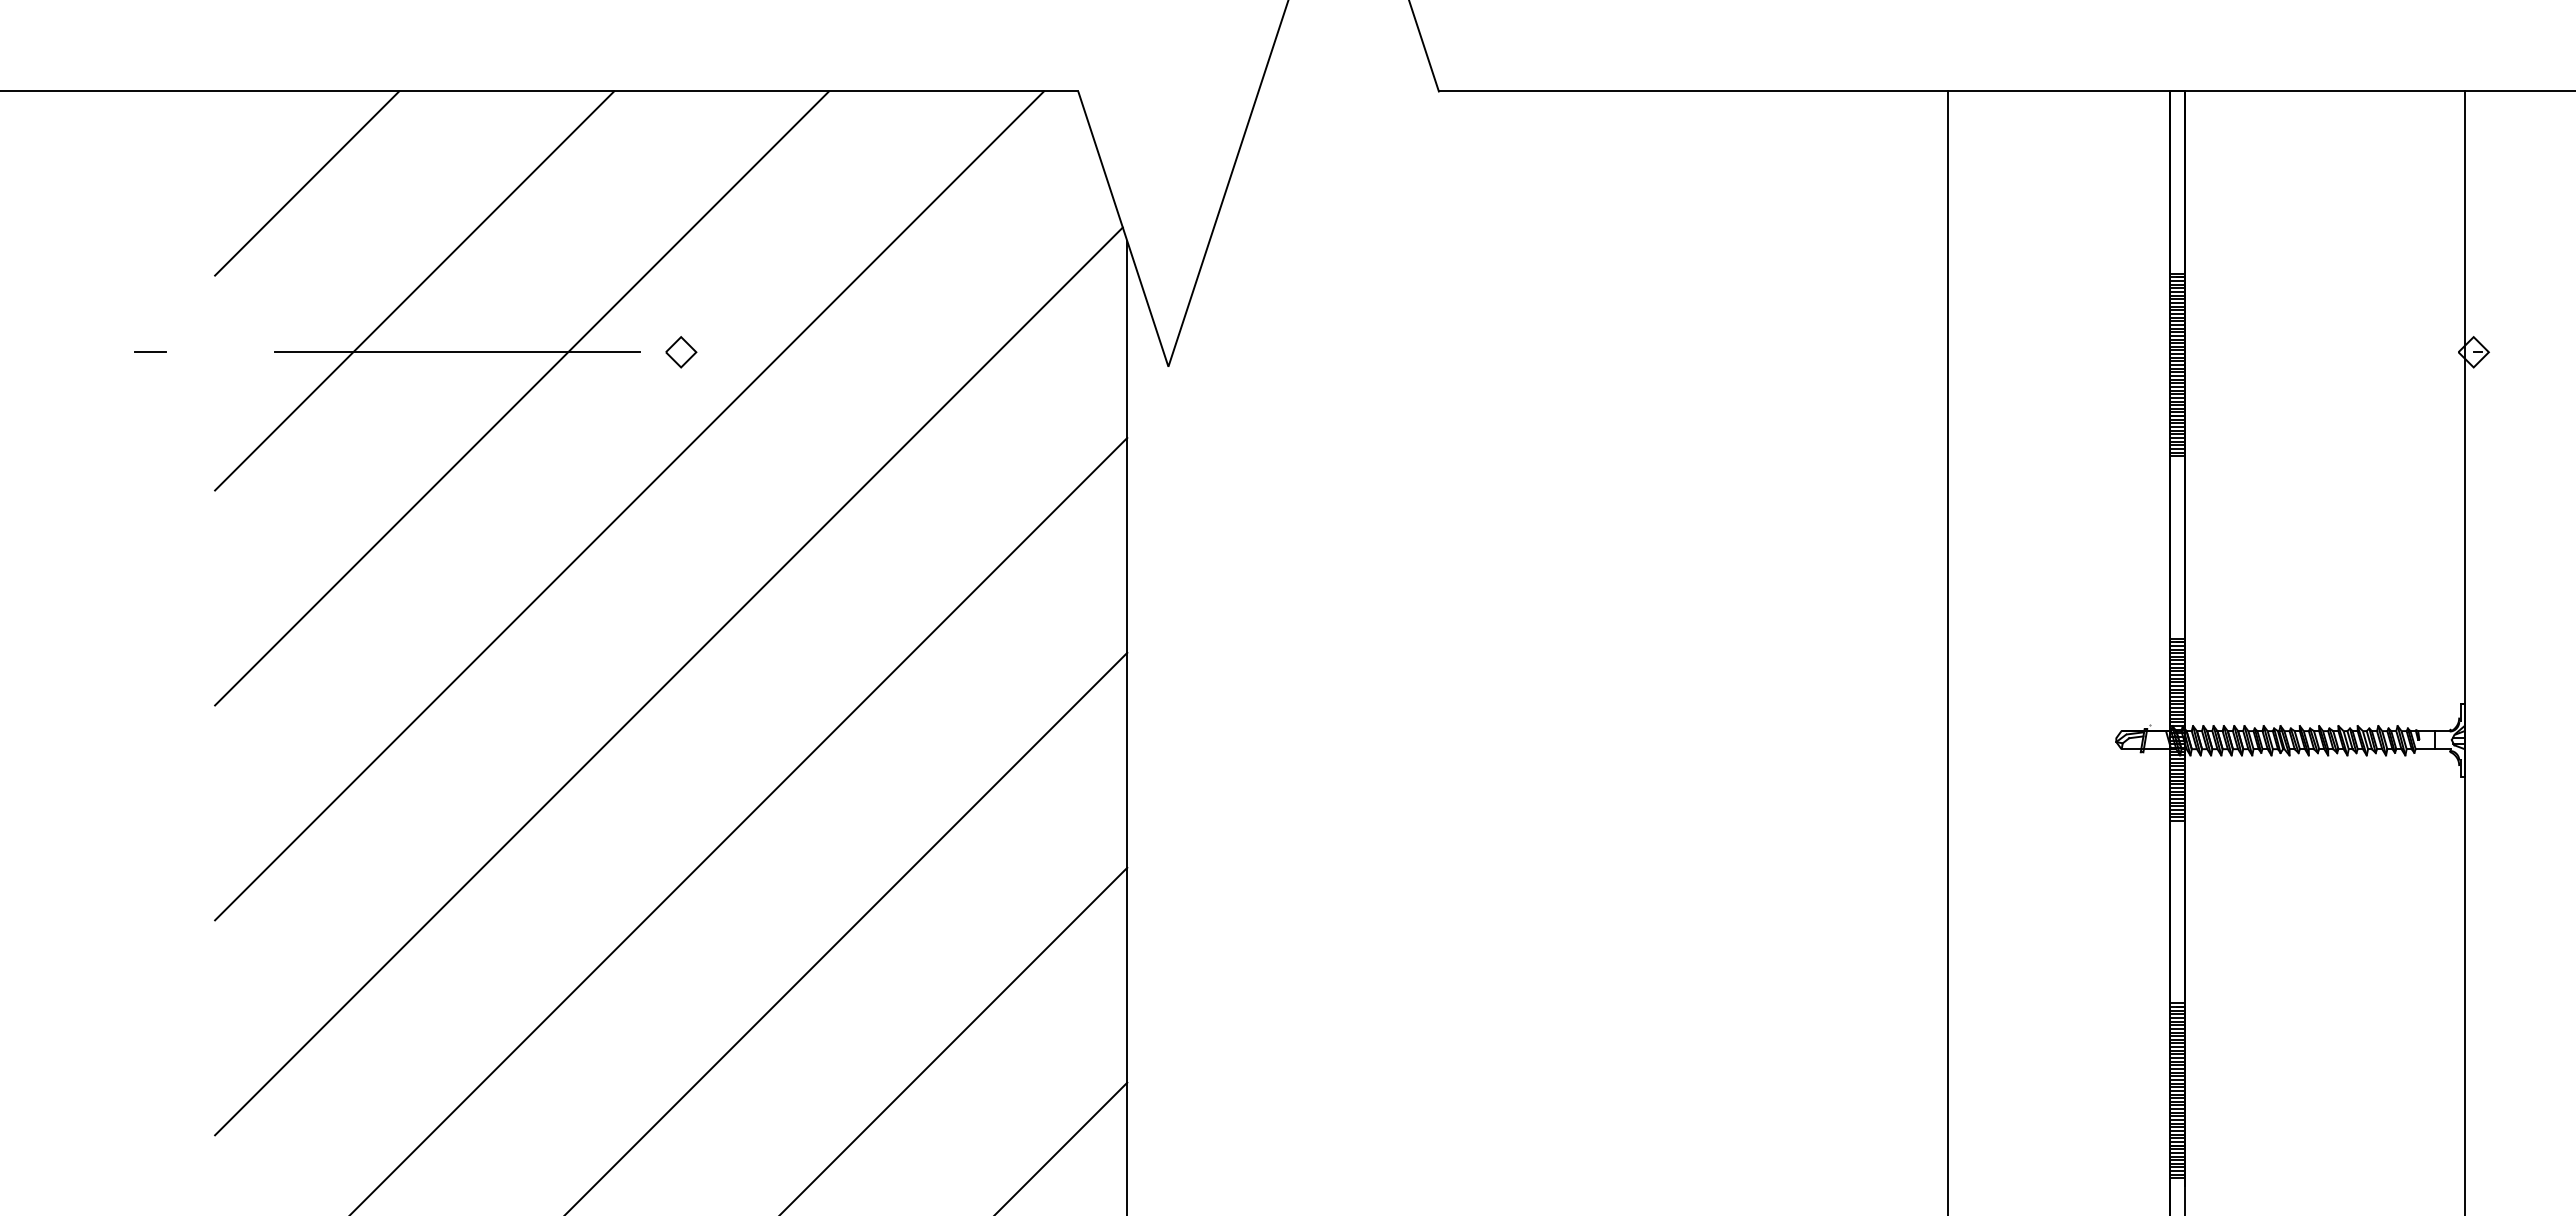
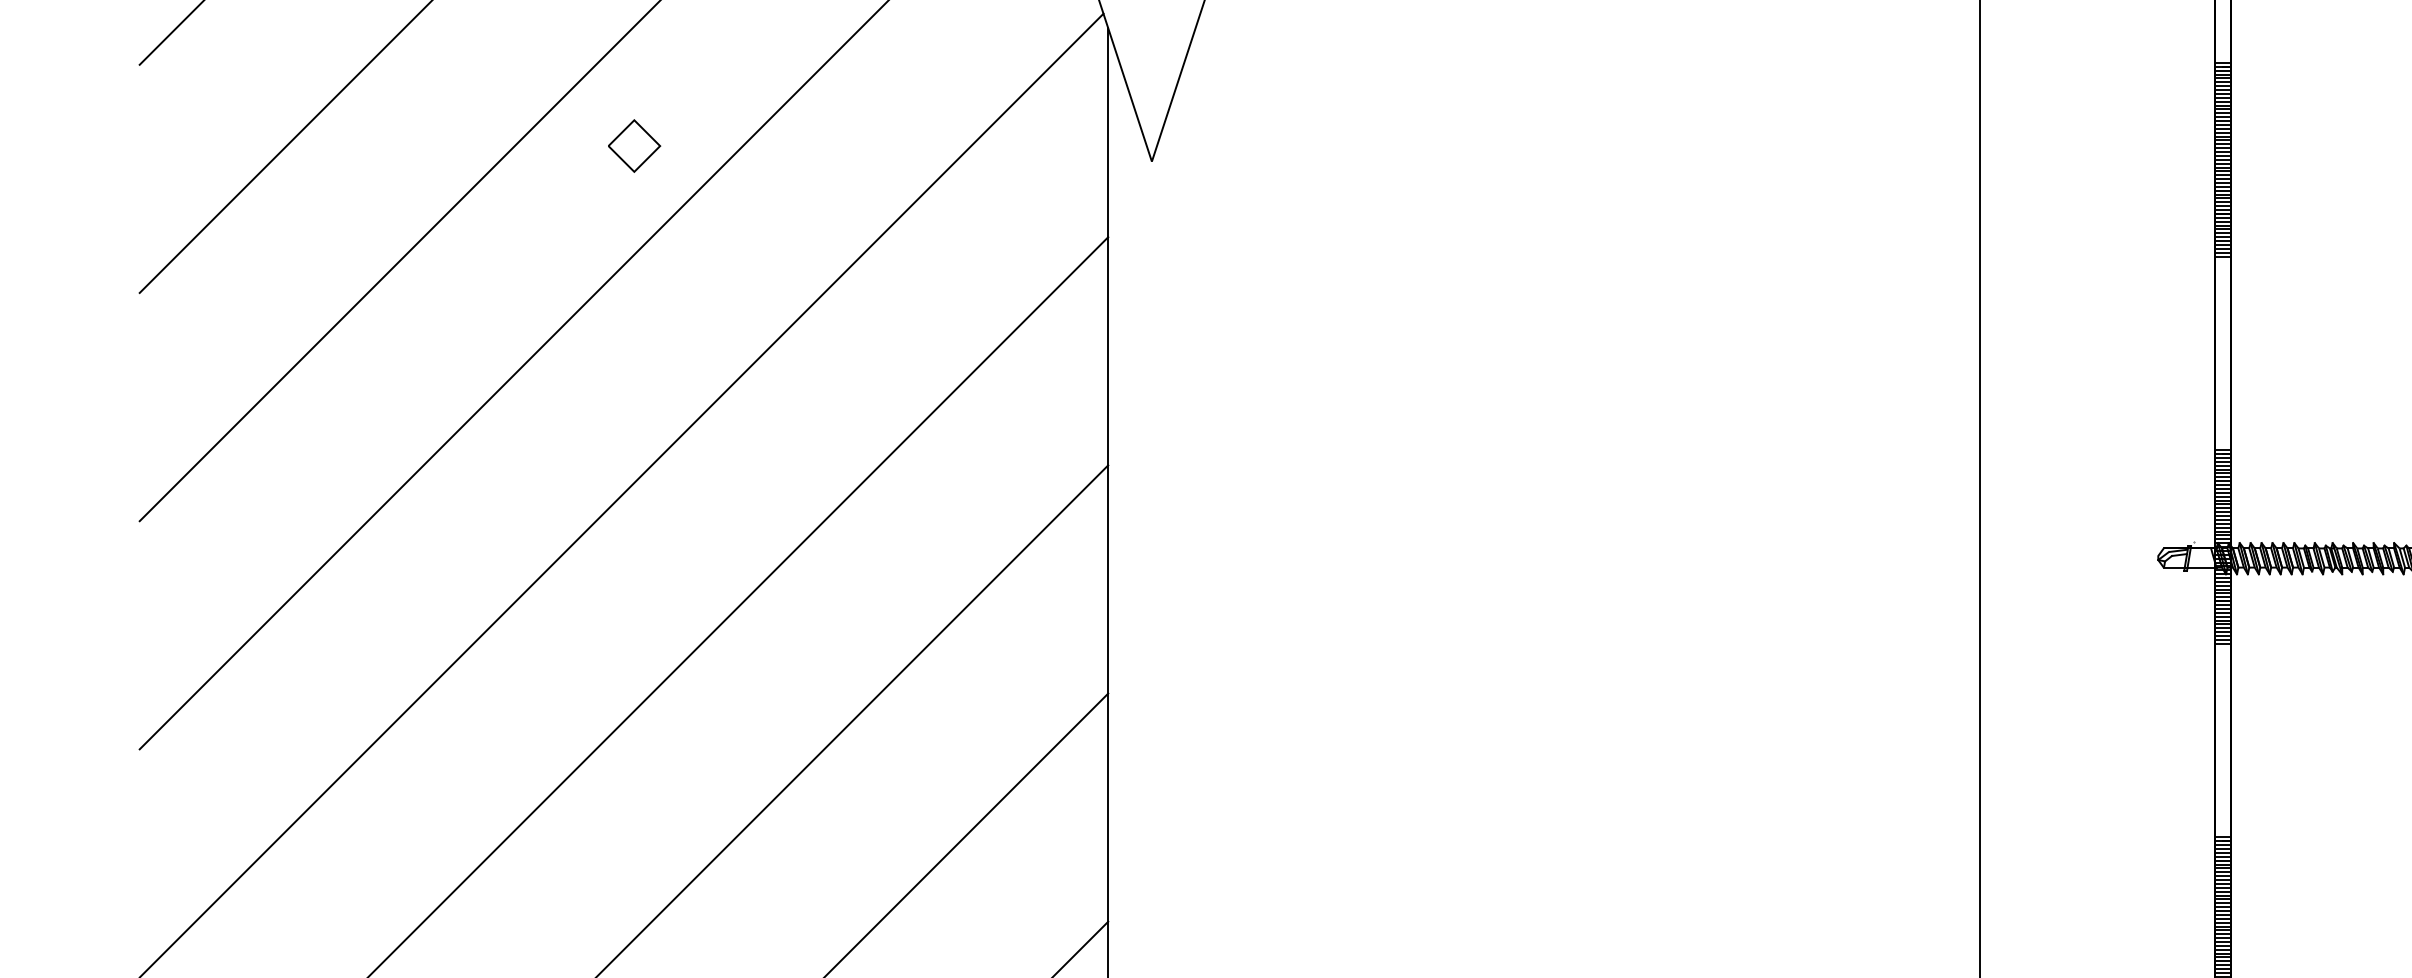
line: (150, 351) -> (71, 145), removed
line: (456, 352) -> (396, 146), removed
part: (681, 352) -> (634, 146), size x1.6

